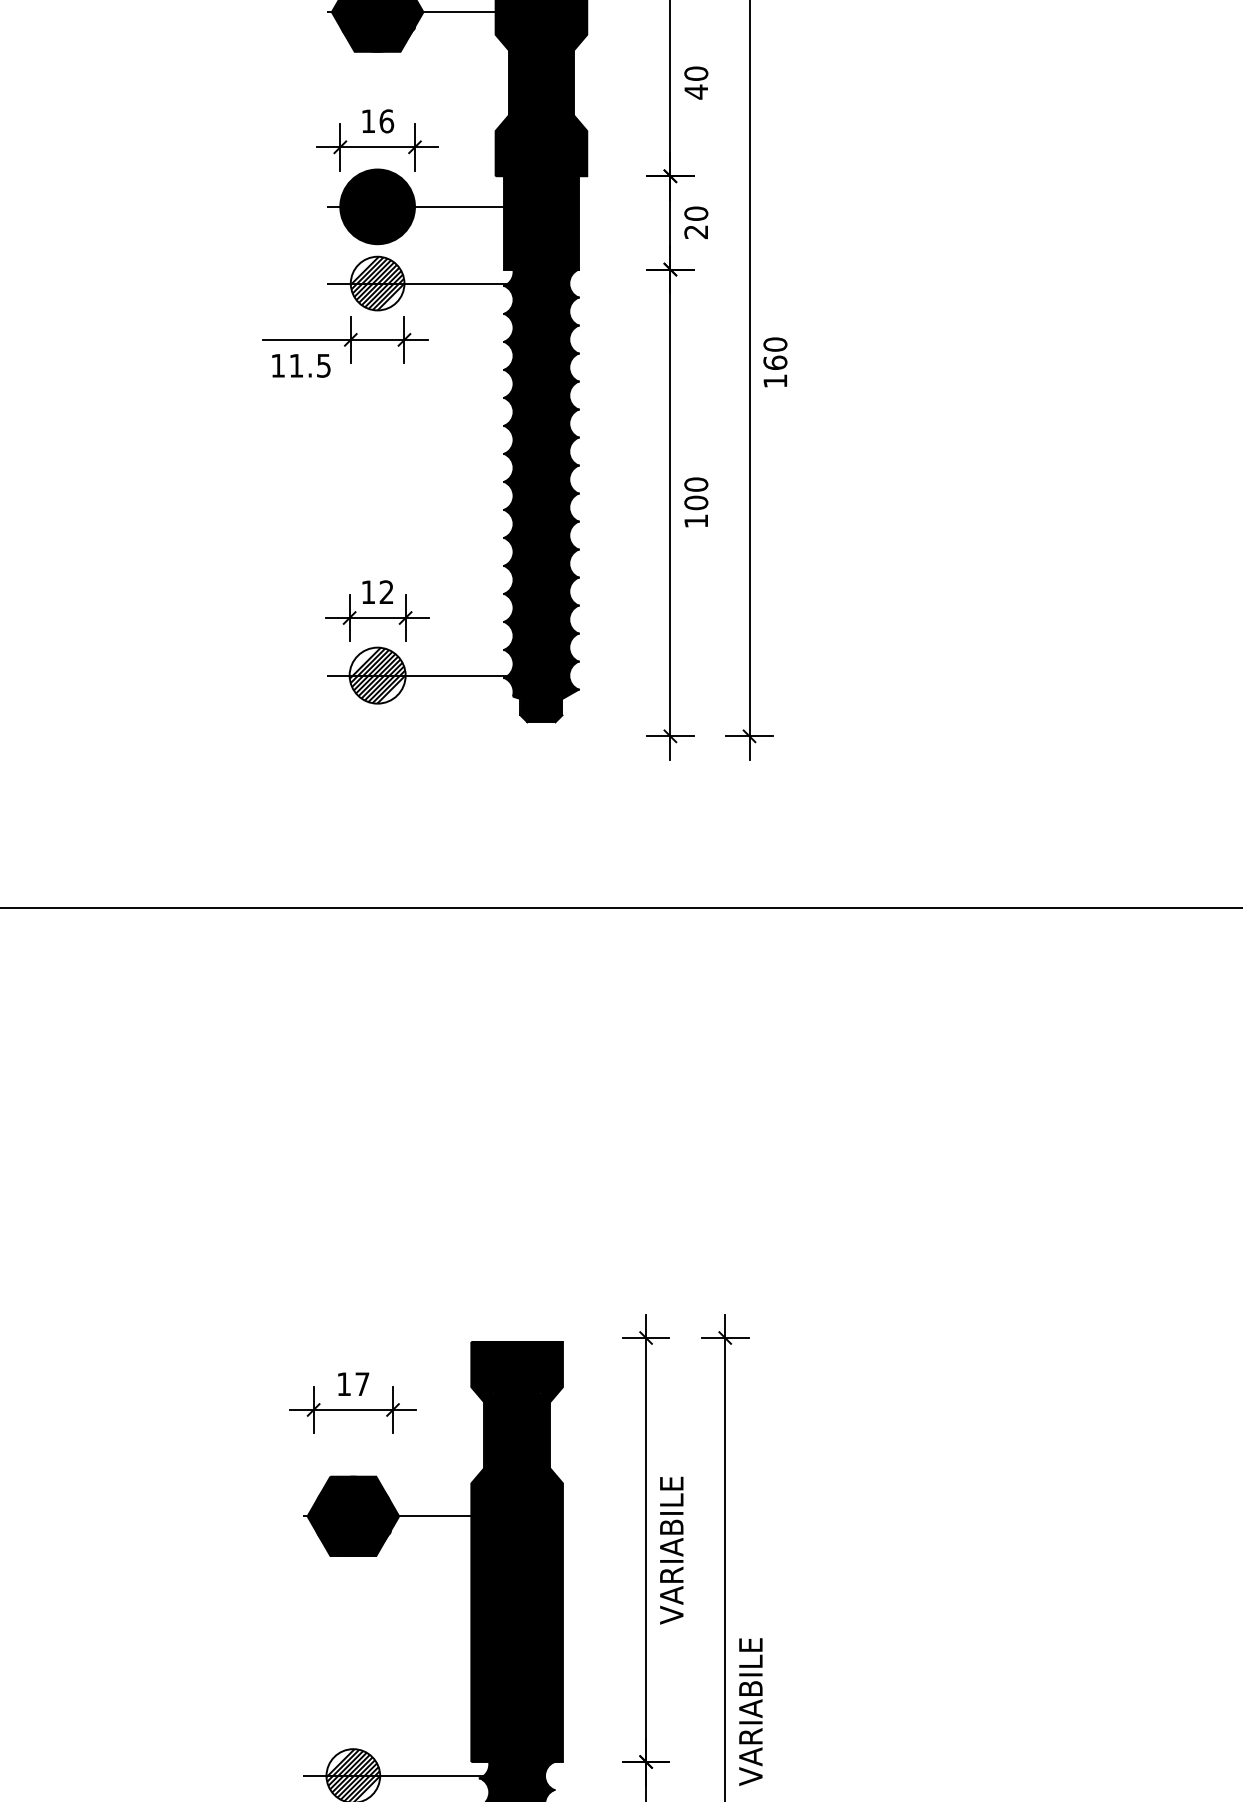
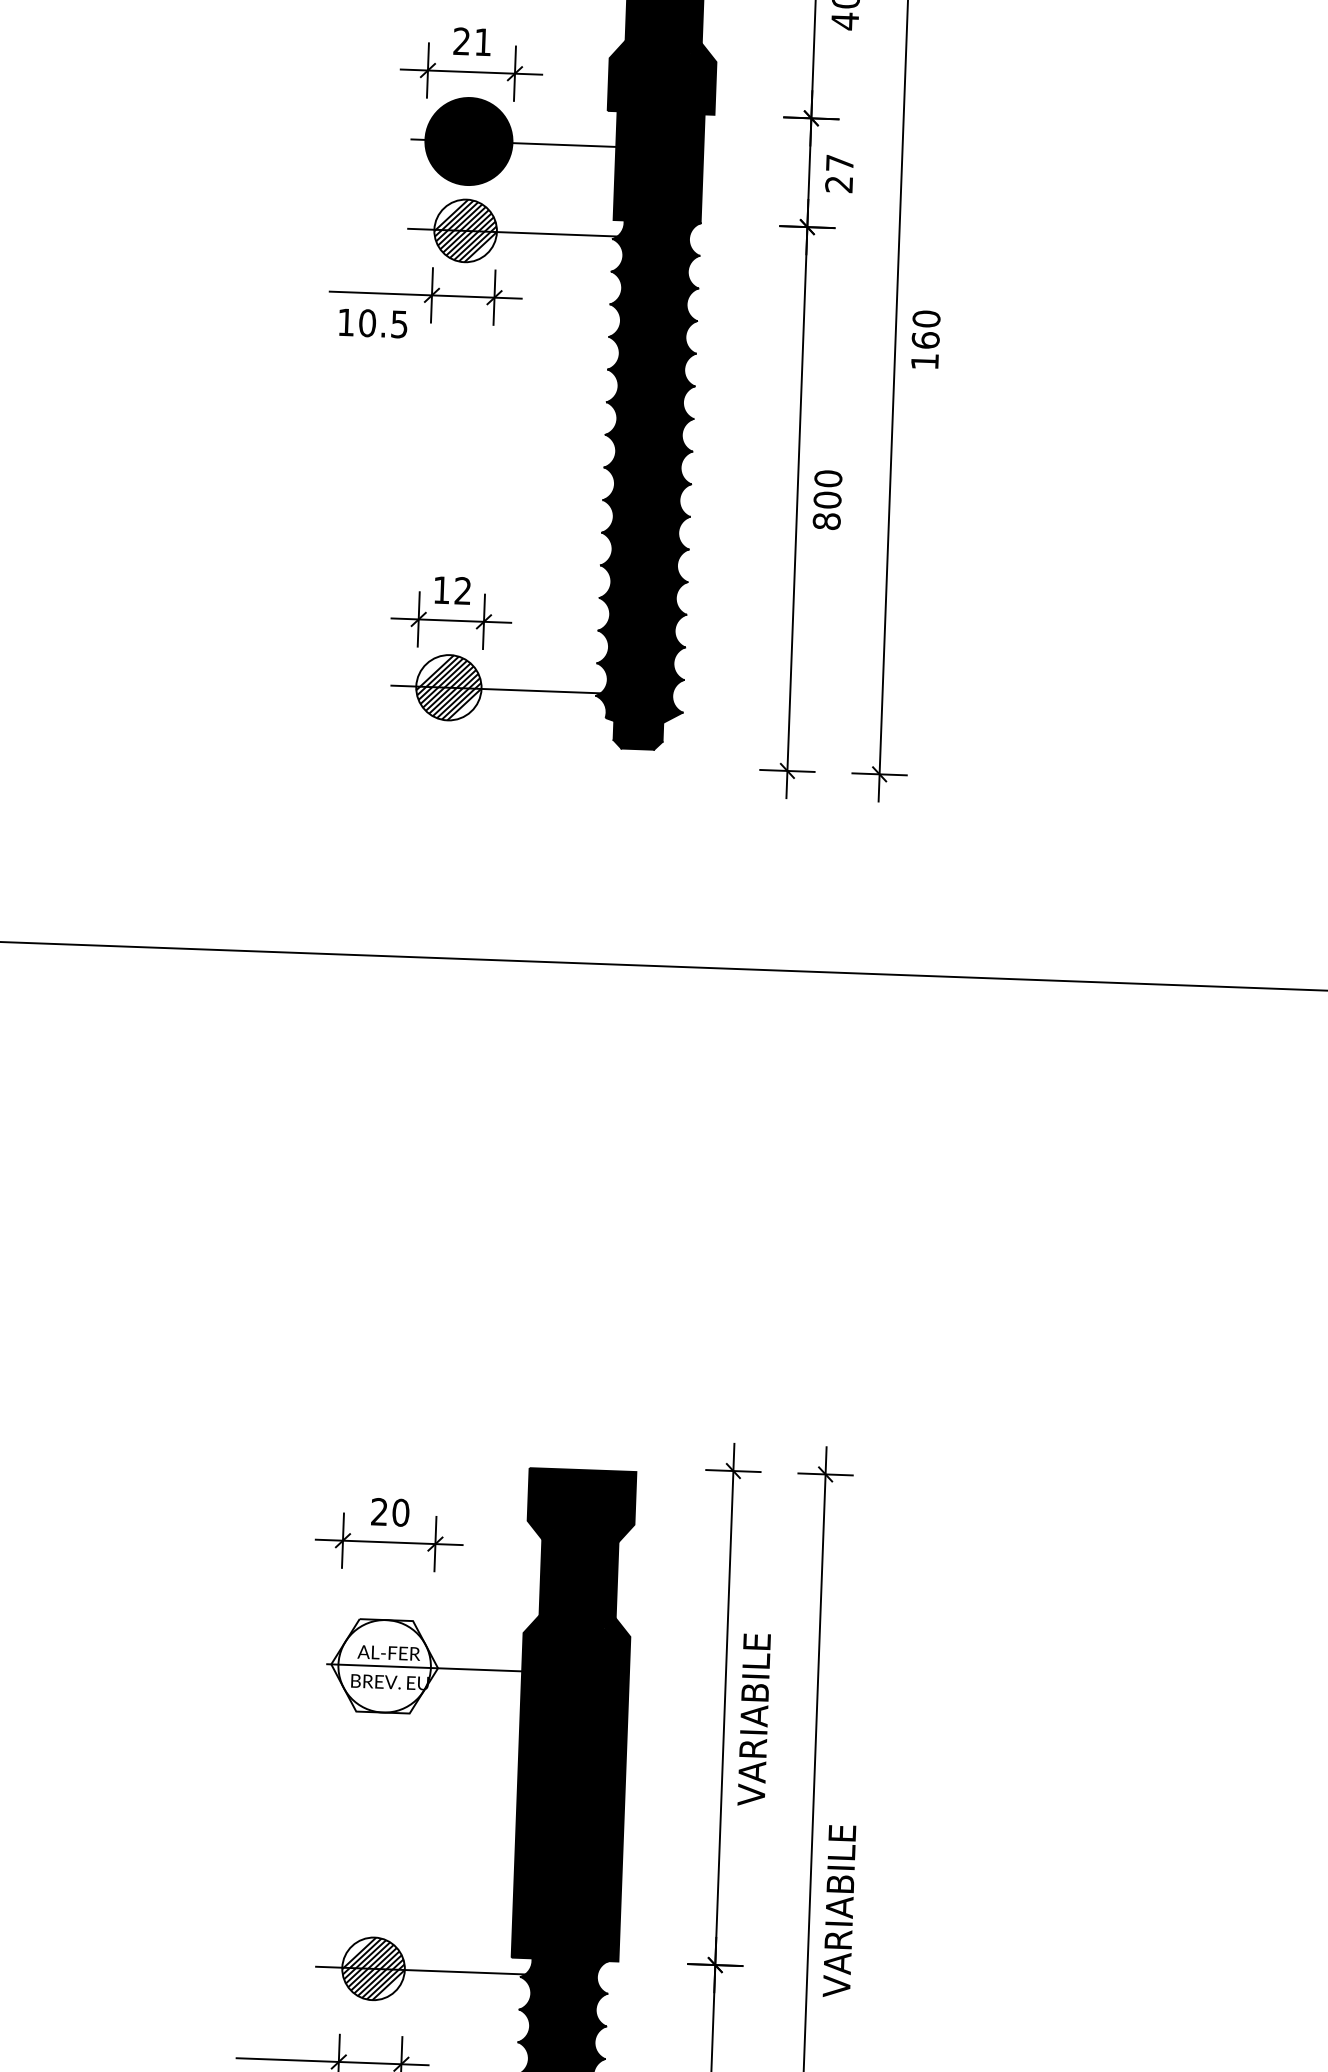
text: (377, 121) -> (472, 42), 16 -> 21
text: (696, 213) -> (840, 162), 20 -> 27
text: (296, 365) -> (367, 322), 11.5 -> 10.5
text: (696, 521) -> (827, 521), 100 -> 800
text: (353, 1384) -> (390, 1512), 17 -> 20
fill: (353, 1516) -> (384, 1666), removed

